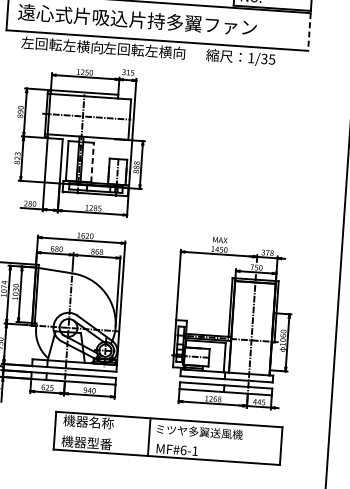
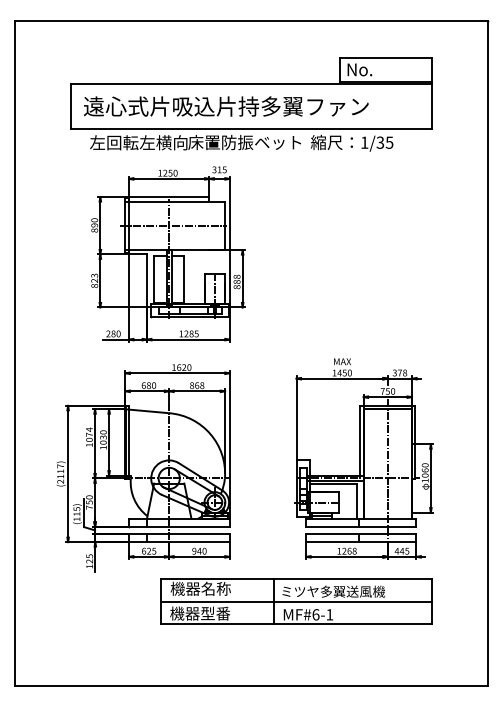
line: (309, 31) -> (431, 106), dashed -> solid
text: (150, 51) -> (244, 142), 左回転左横向 -> 床置防振ベット
line: (92, 162) -> (184, 279), dashed -> solid
line: (168, 438) -> (296, 601), added

